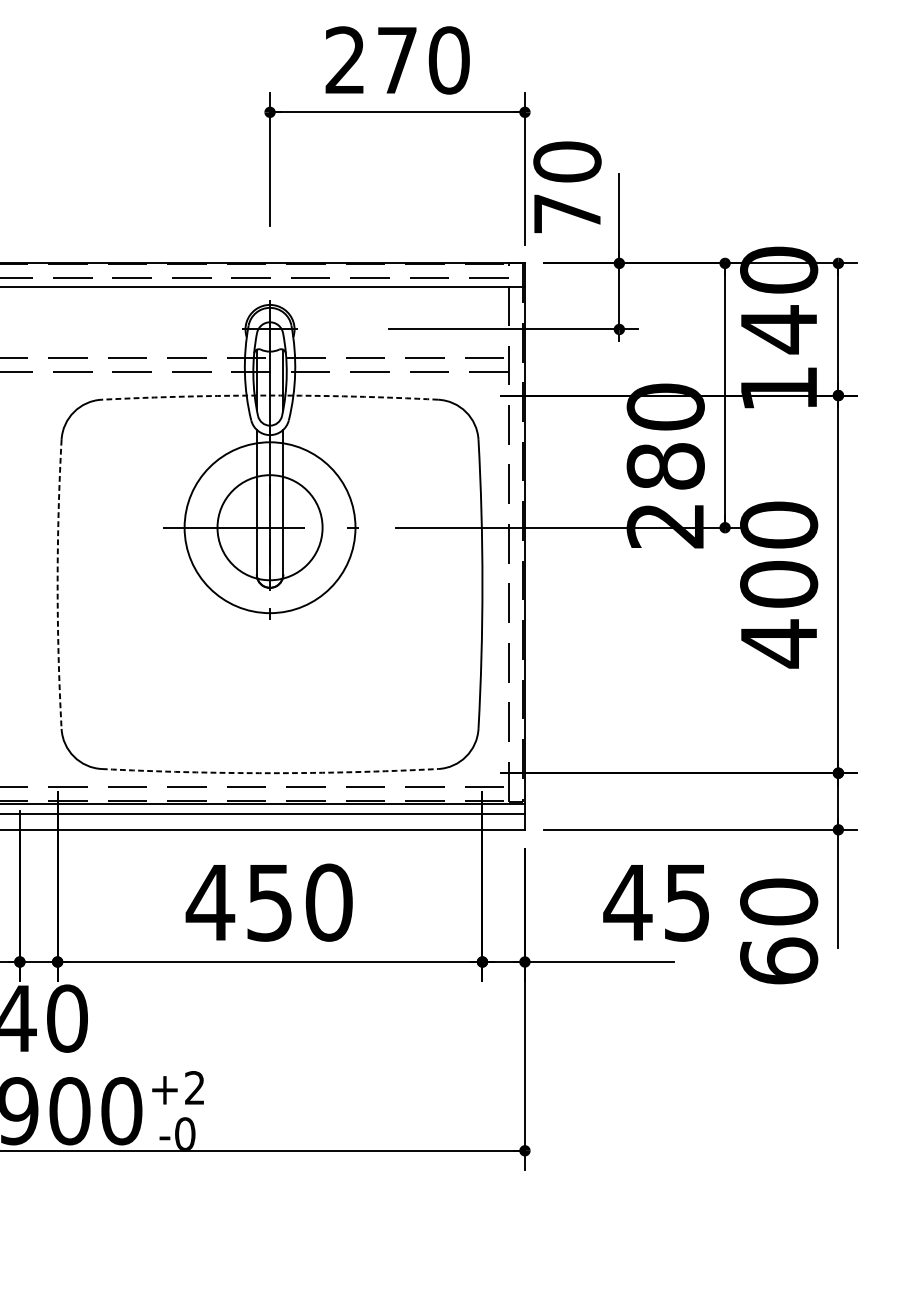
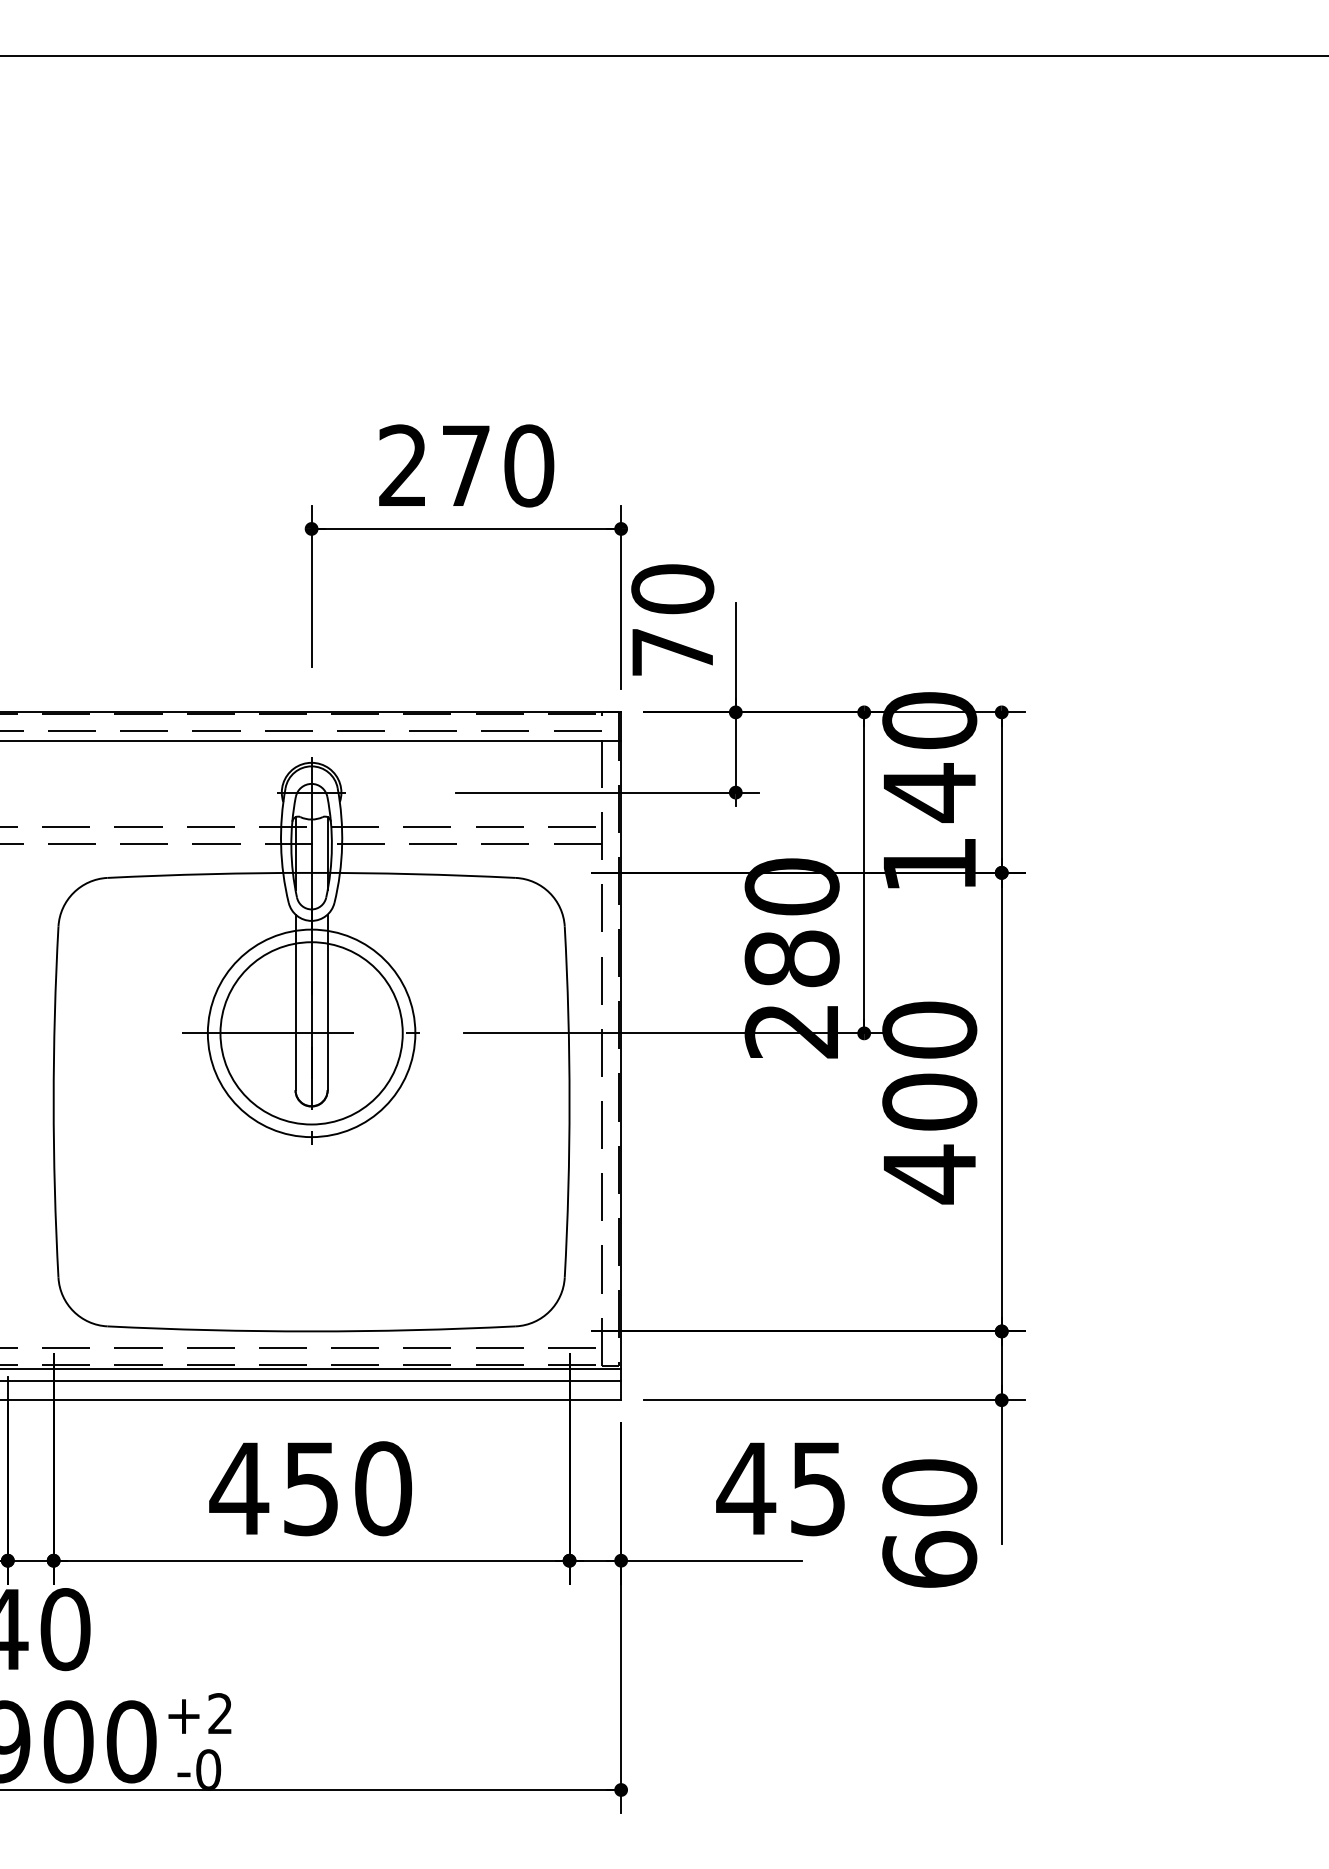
arc: (269, 395) -> (311, 872), dashed -> solid
circle: (269, 527) -> (311, 1033), size x1.43
arc: (57, 584) -> (53, 1102), dashed -> solid
arc: (269, 773) -> (311, 1331), dashed -> solid

